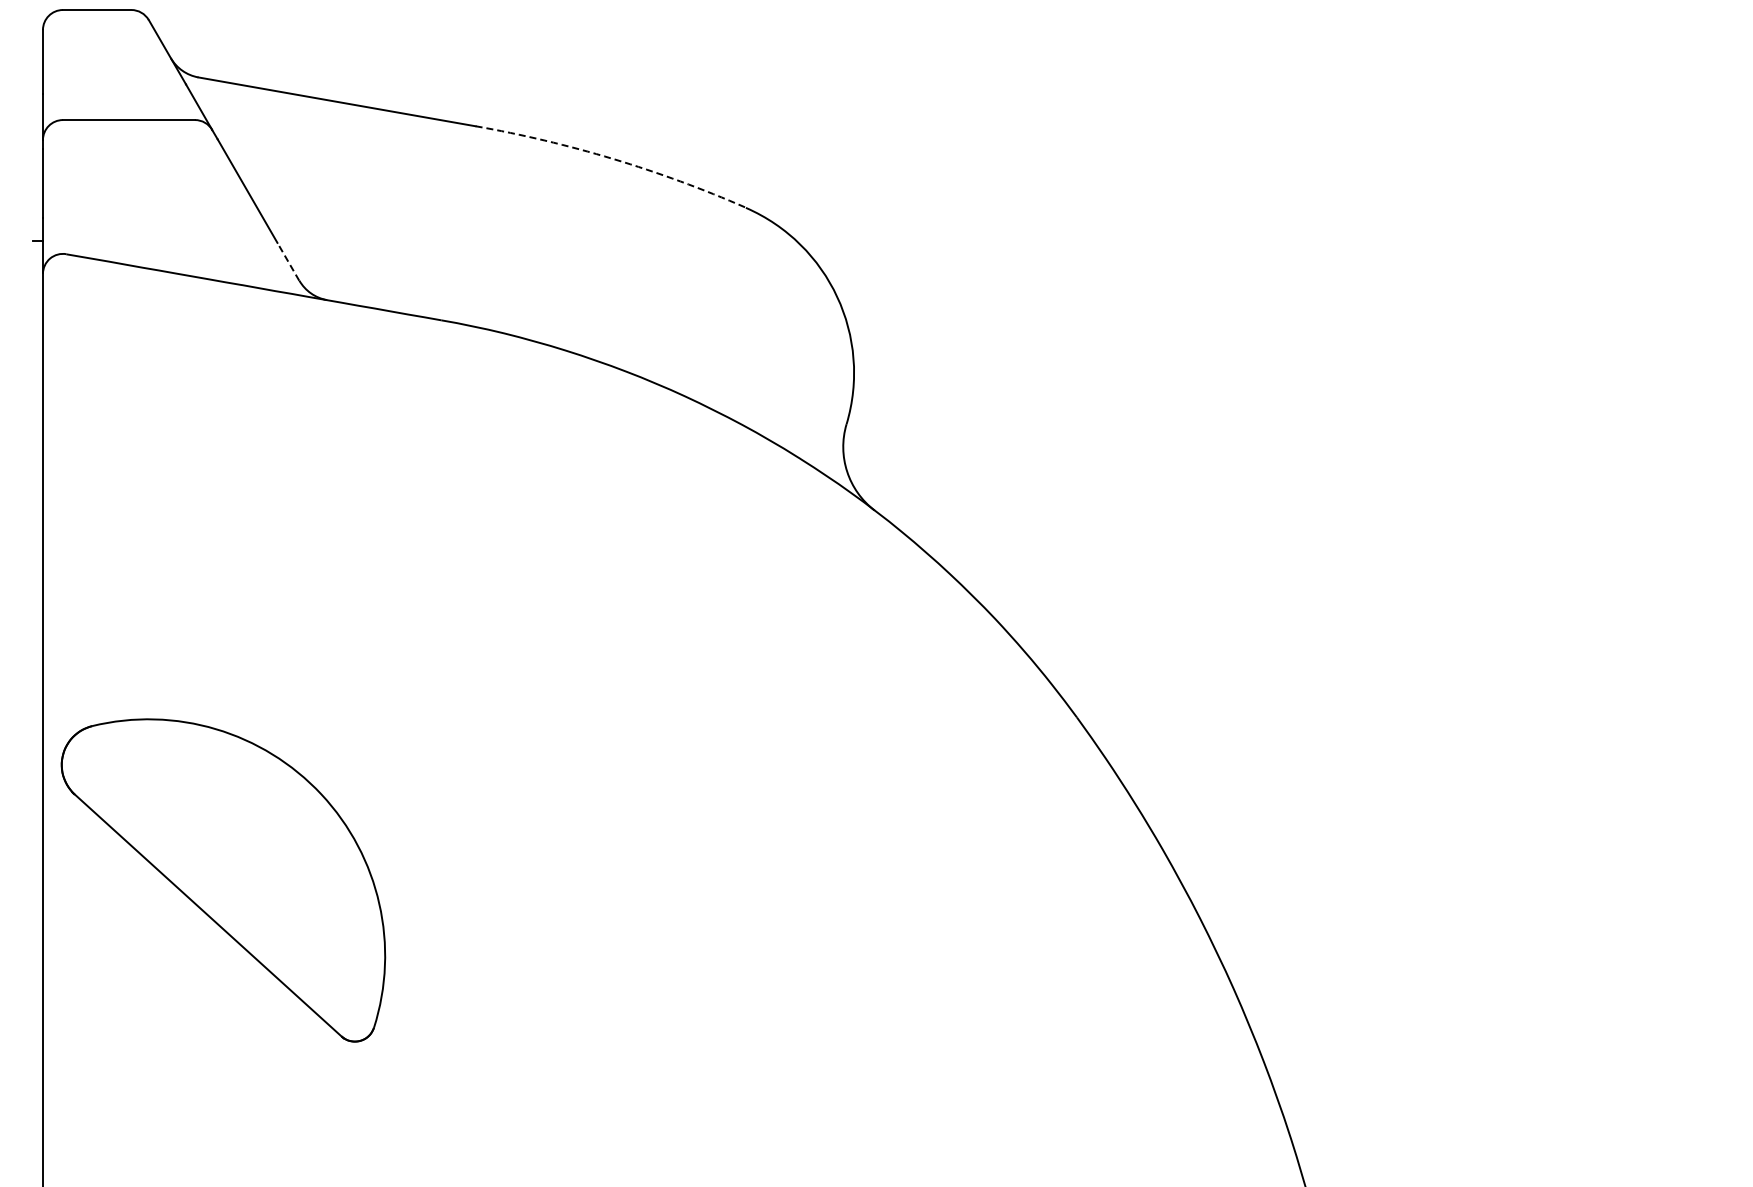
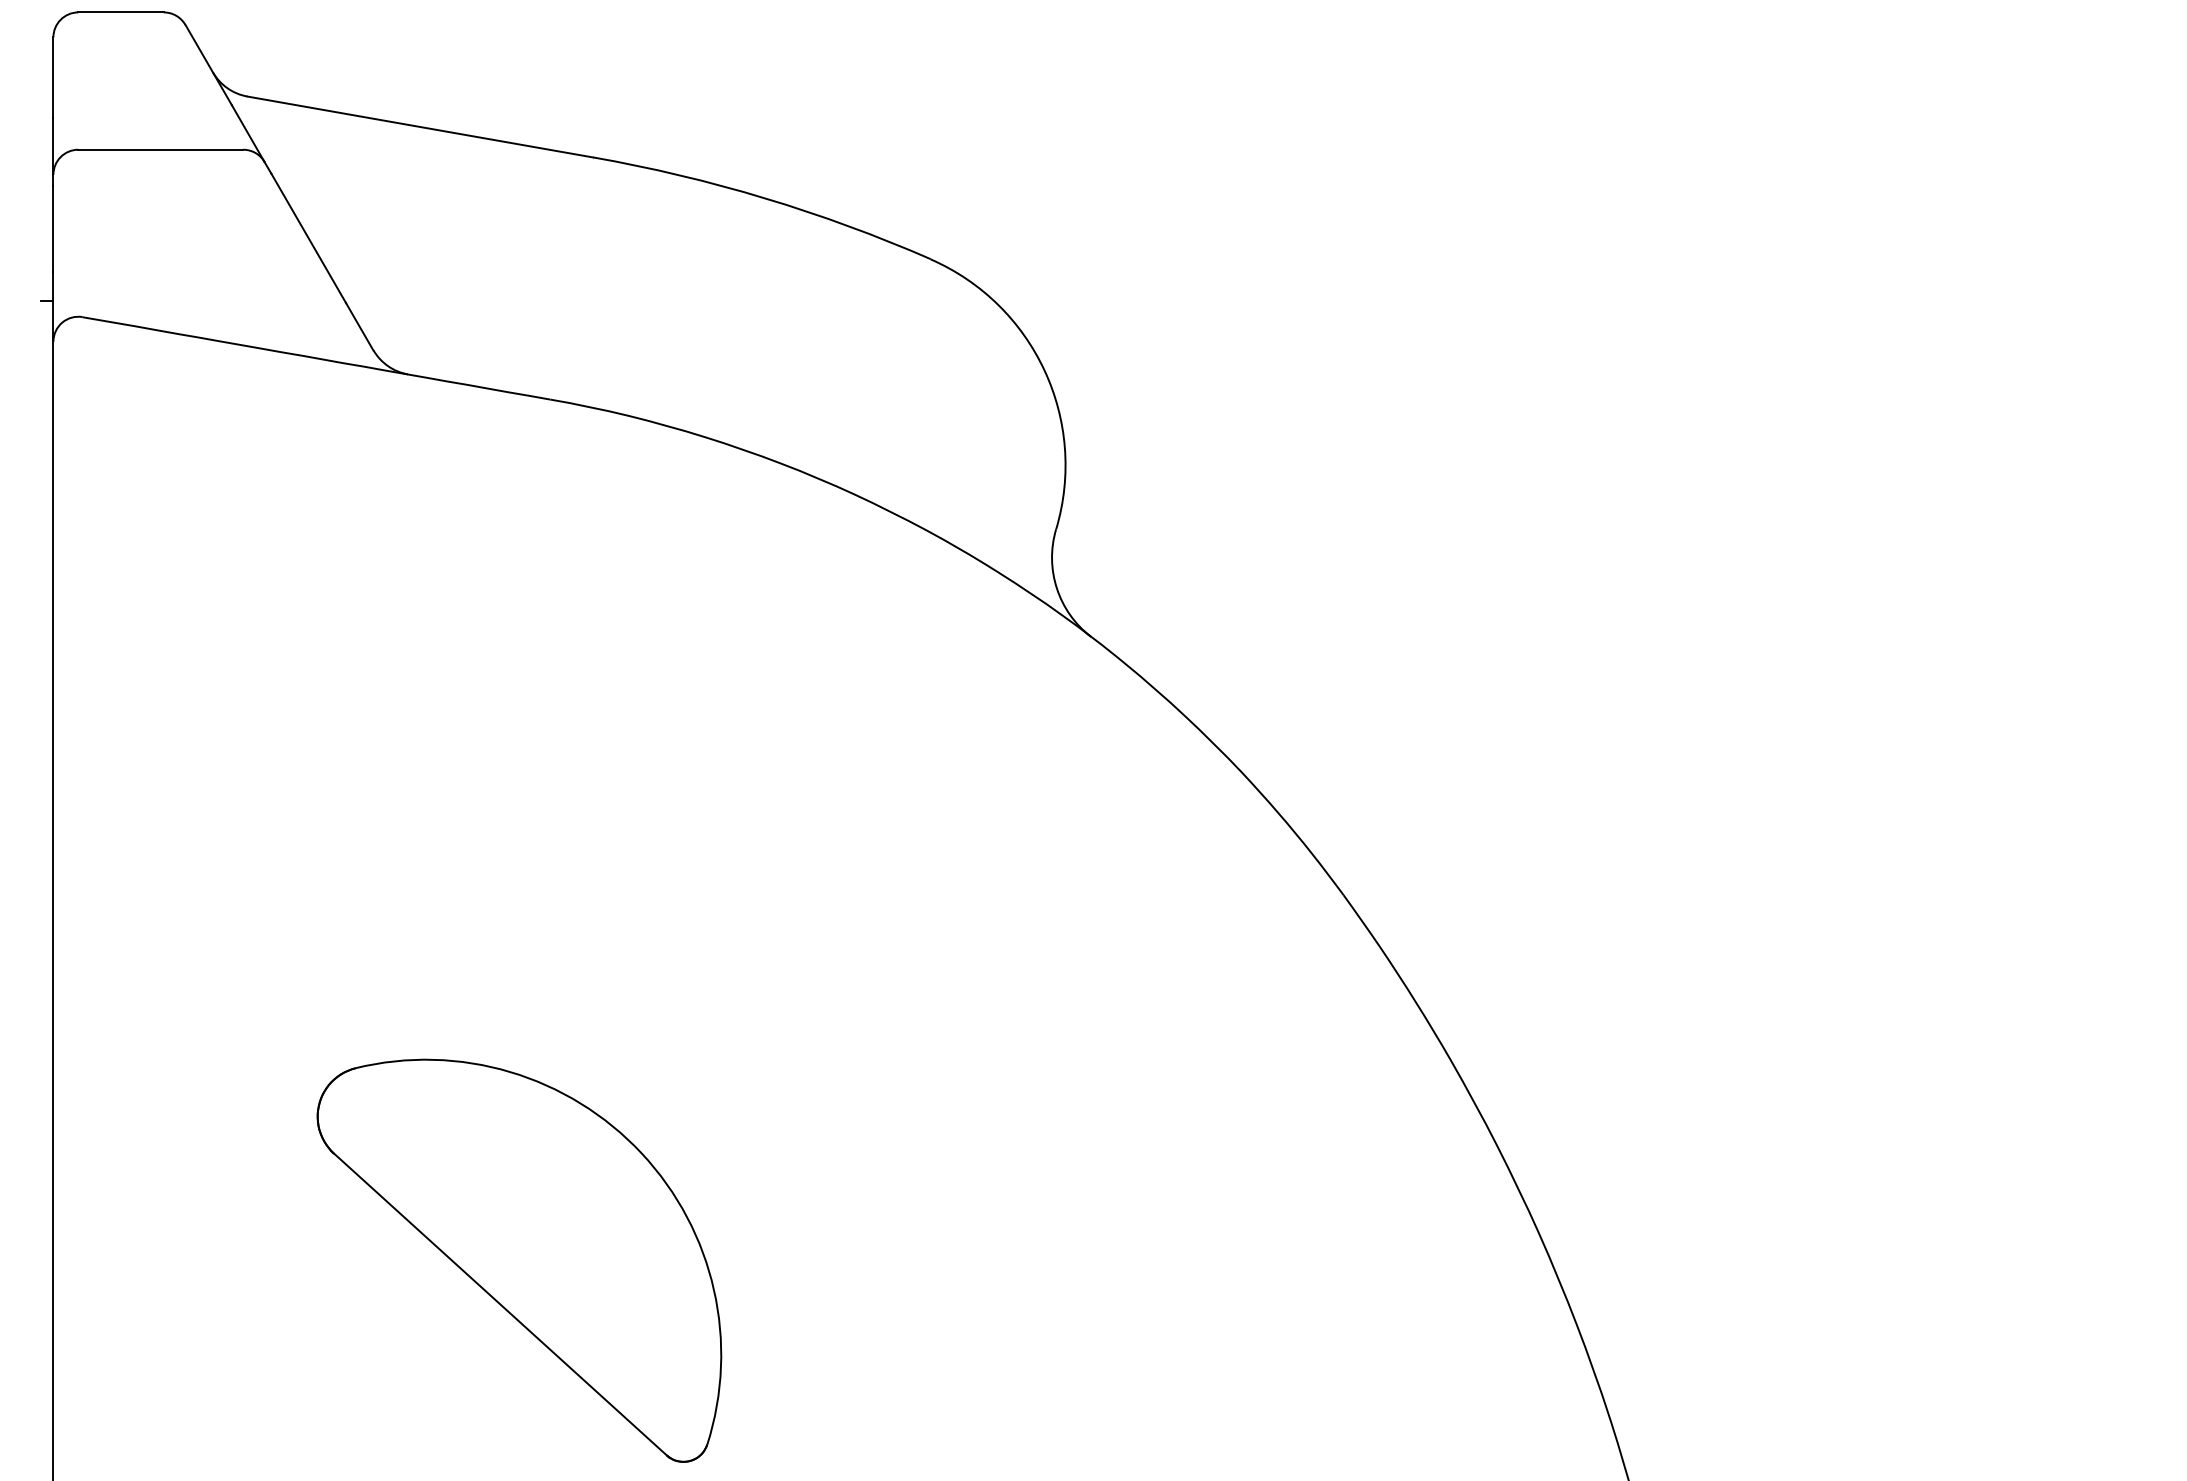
arc: (613, 159) -> (765, 198), dashed -> solid
line: (288, 261) -> (359, 326), dashed -> solid
part: (223, 880) -> (519, 1260), moved

